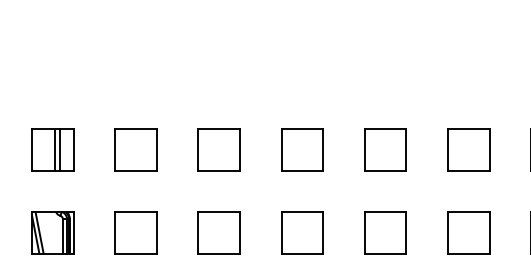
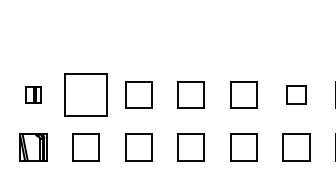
part: (52, 149) -> (33, 94), size x0.6
part: (135, 149) -> (85, 94), size x1.6
part: (468, 149) -> (296, 94), size x0.7

